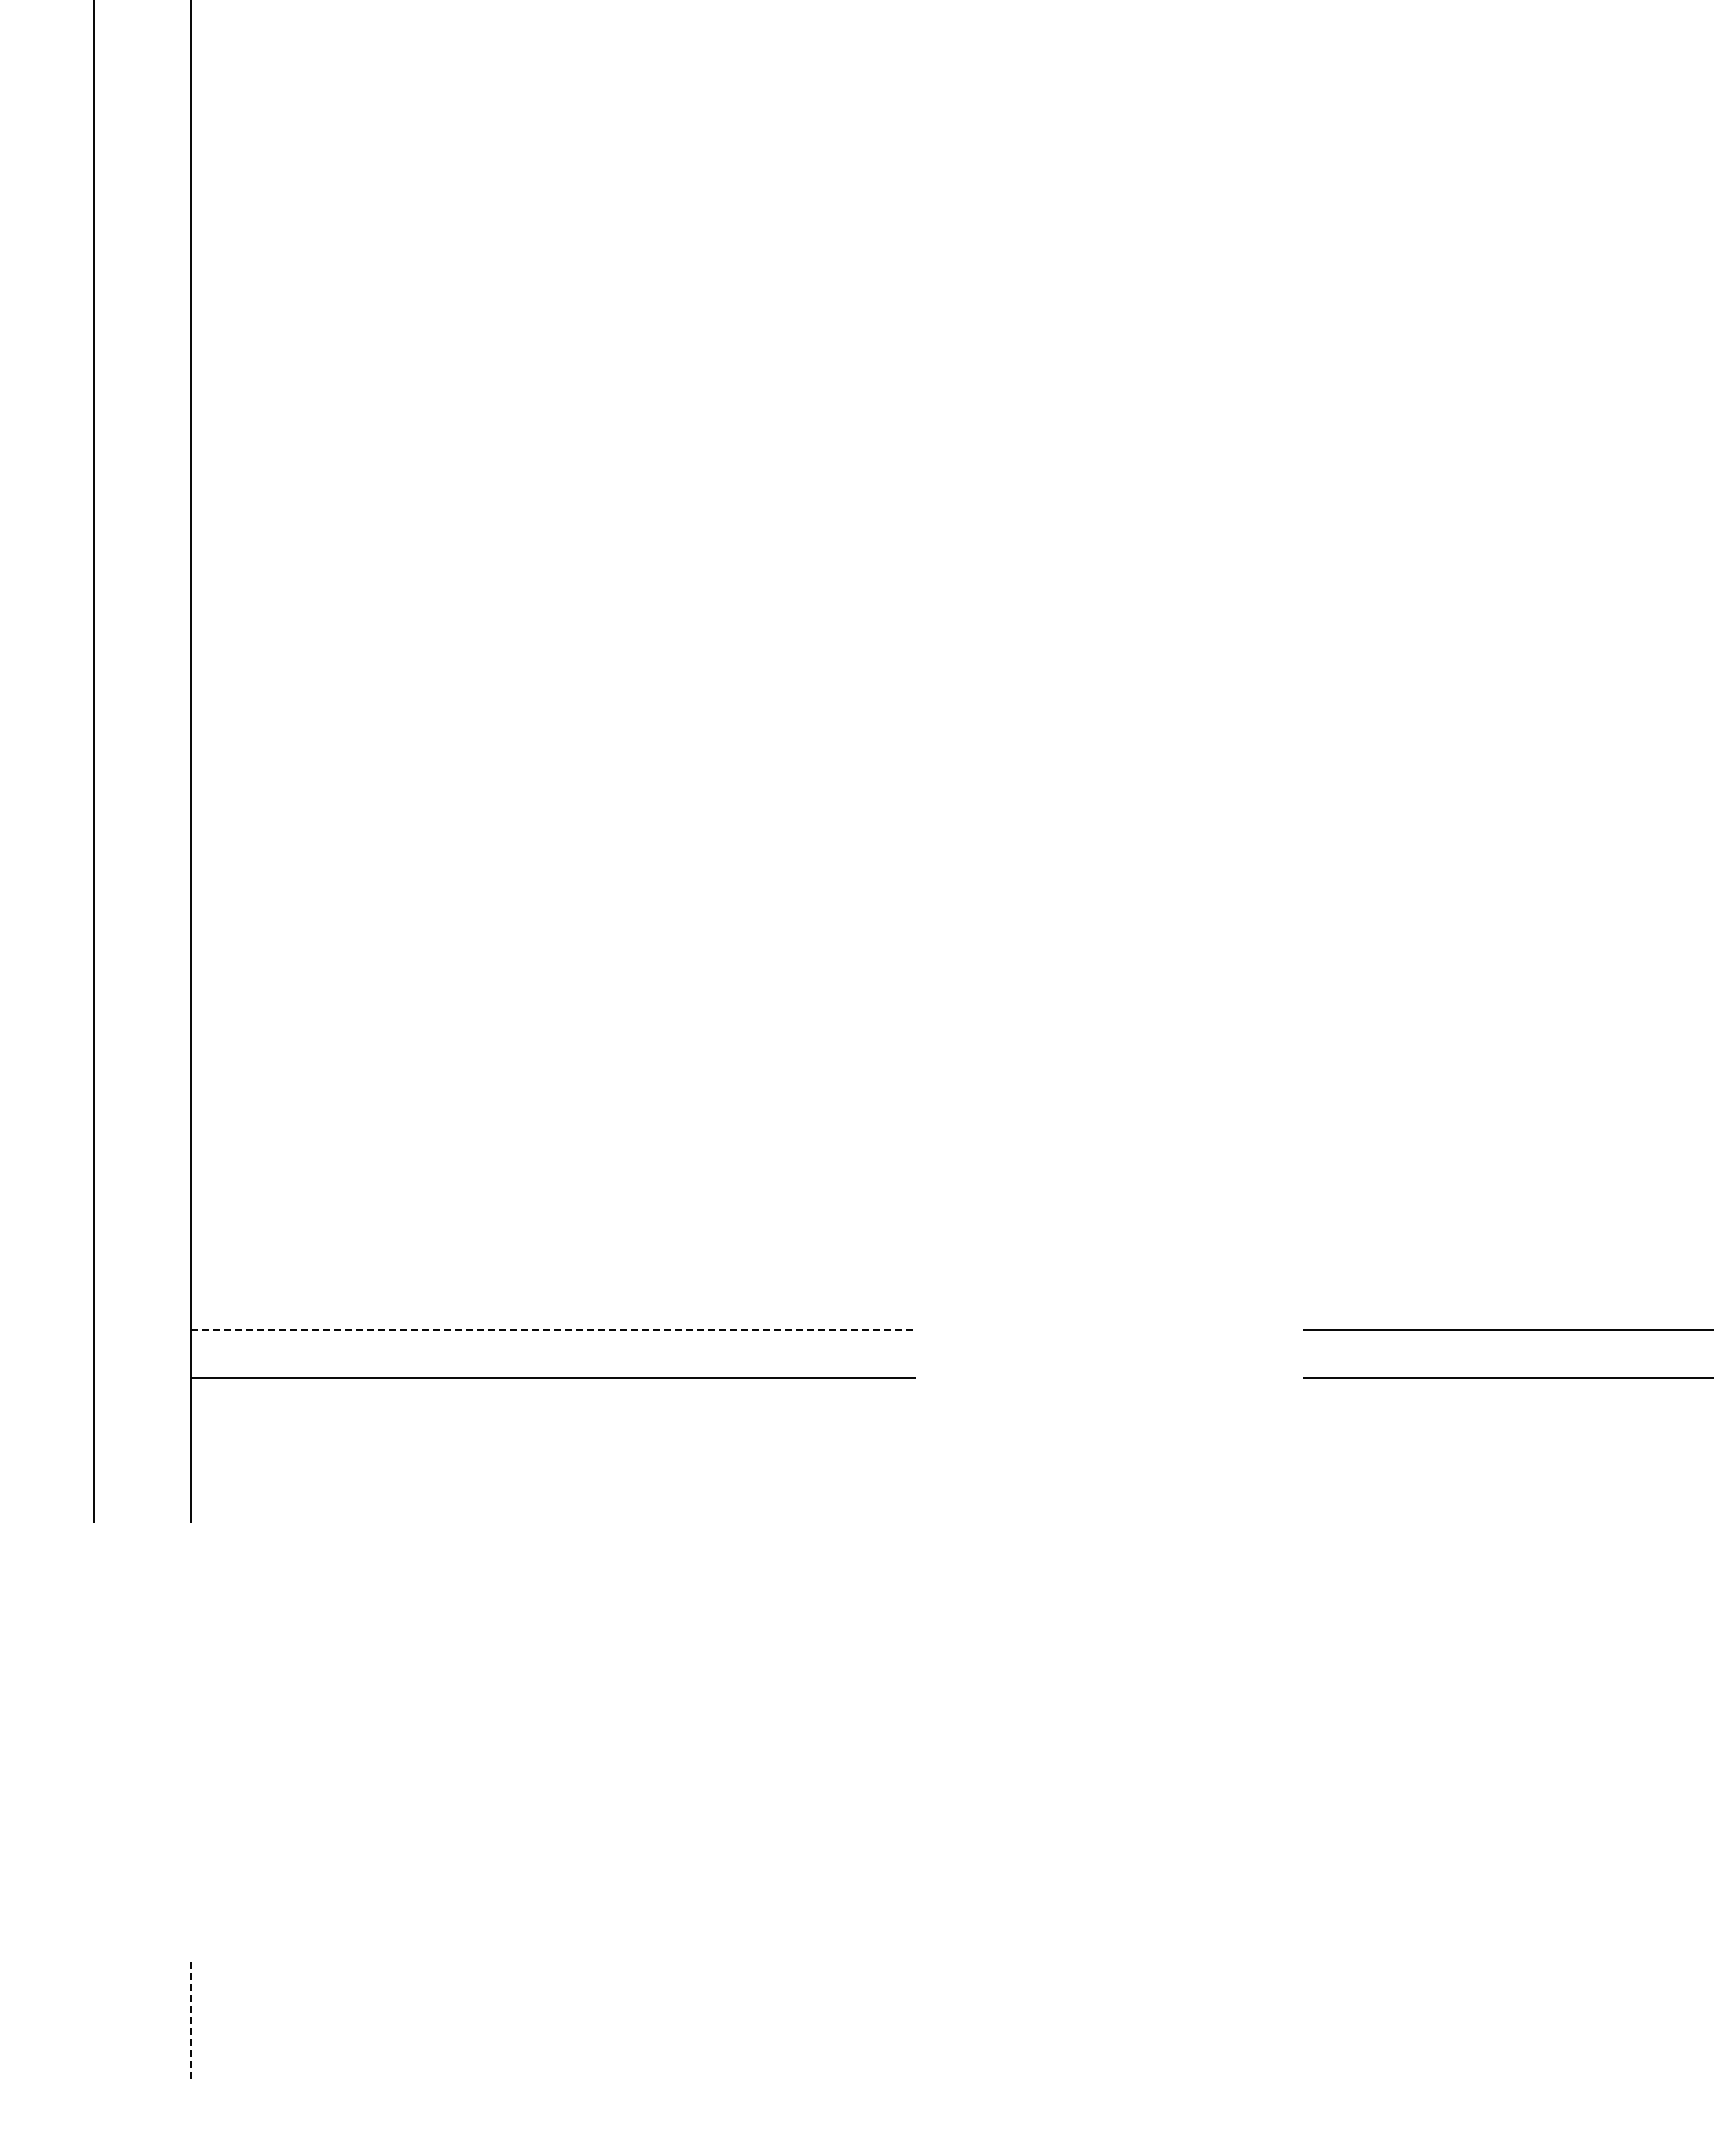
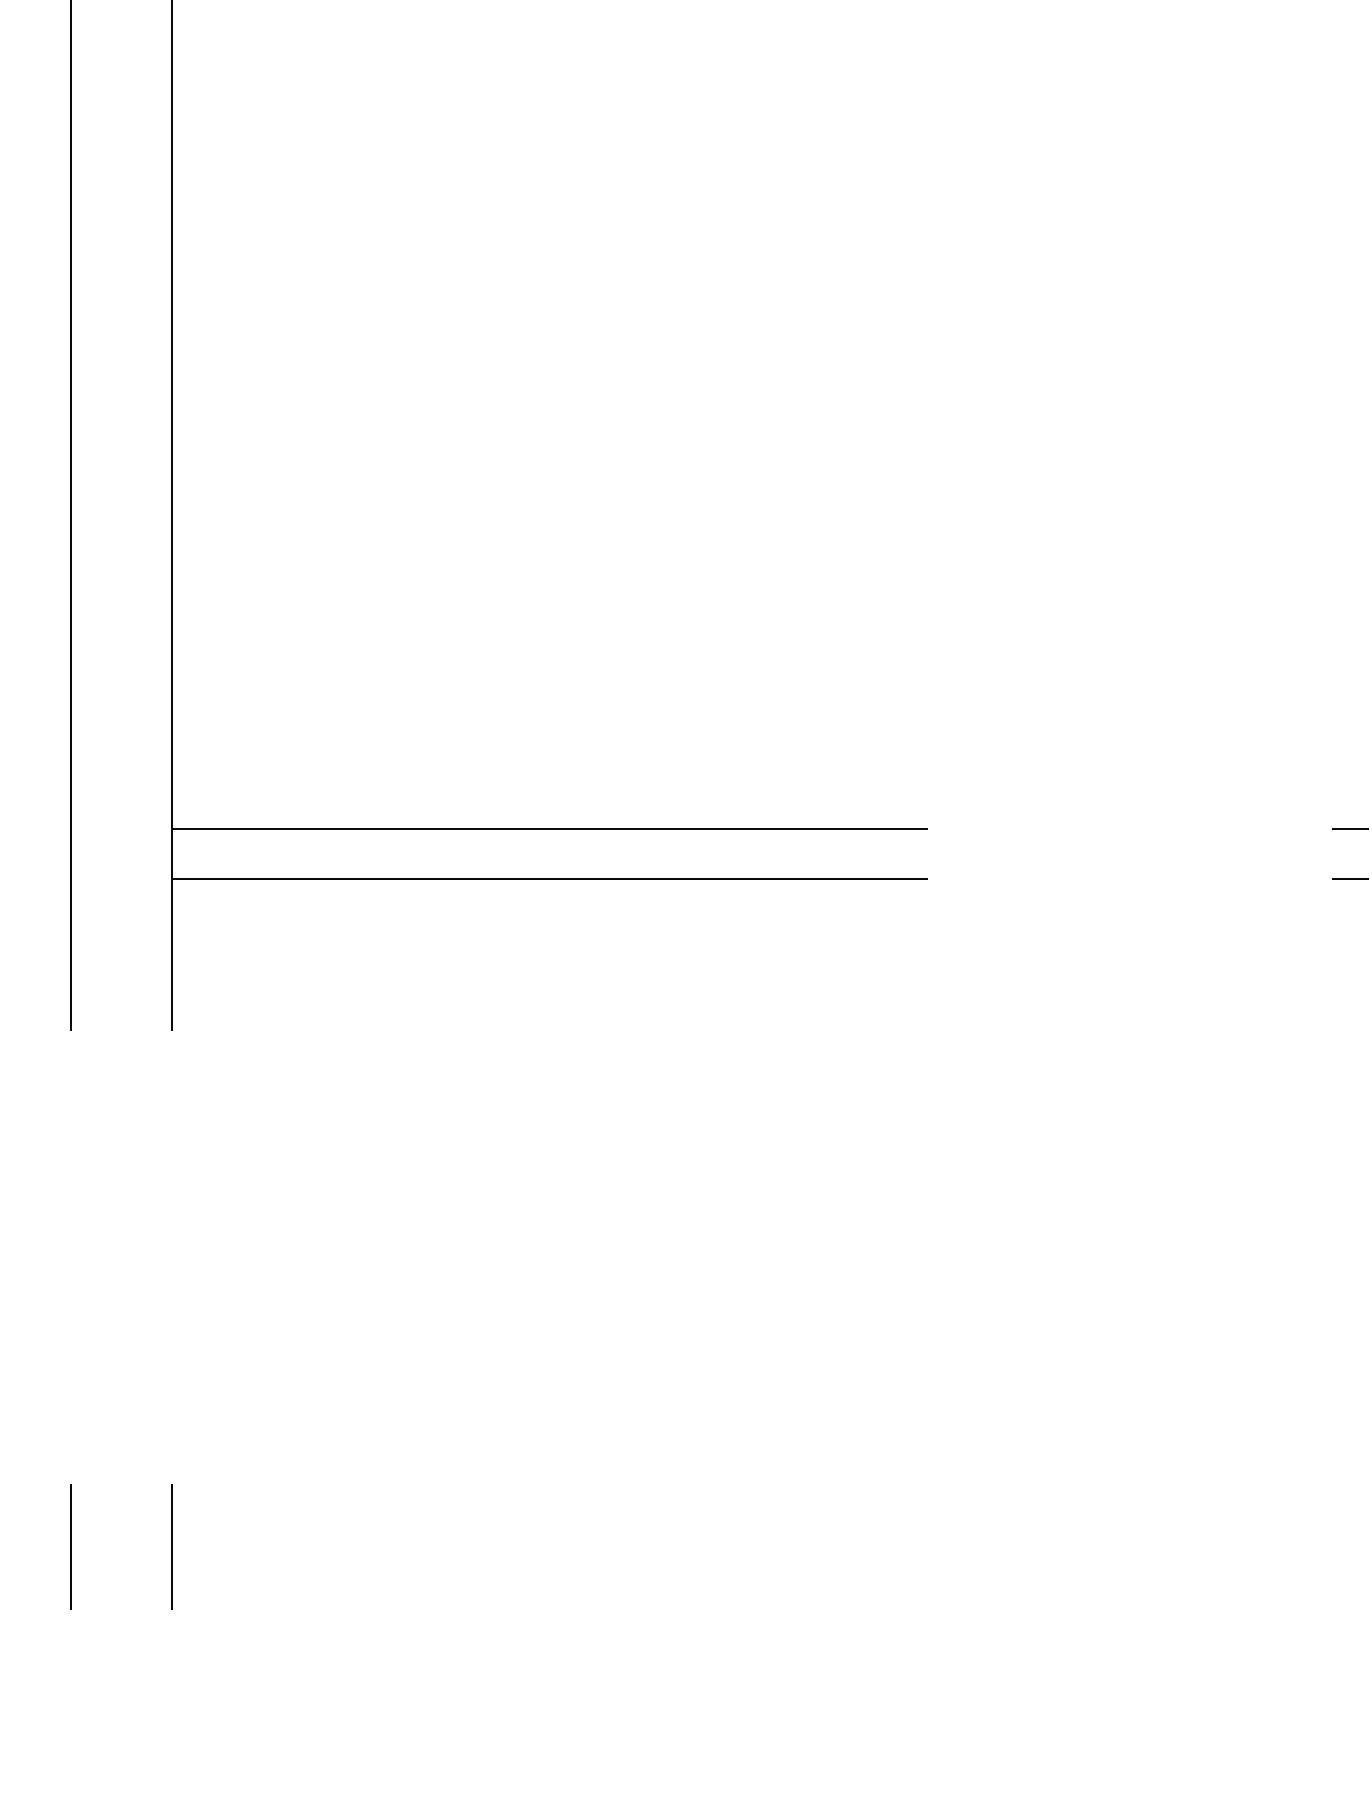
line: (553, 1330) -> (550, 829), dashed -> solid
line: (93, 2018) -> (70, 1546), added
line: (190, 2018) -> (171, 1546), dashed -> solid

